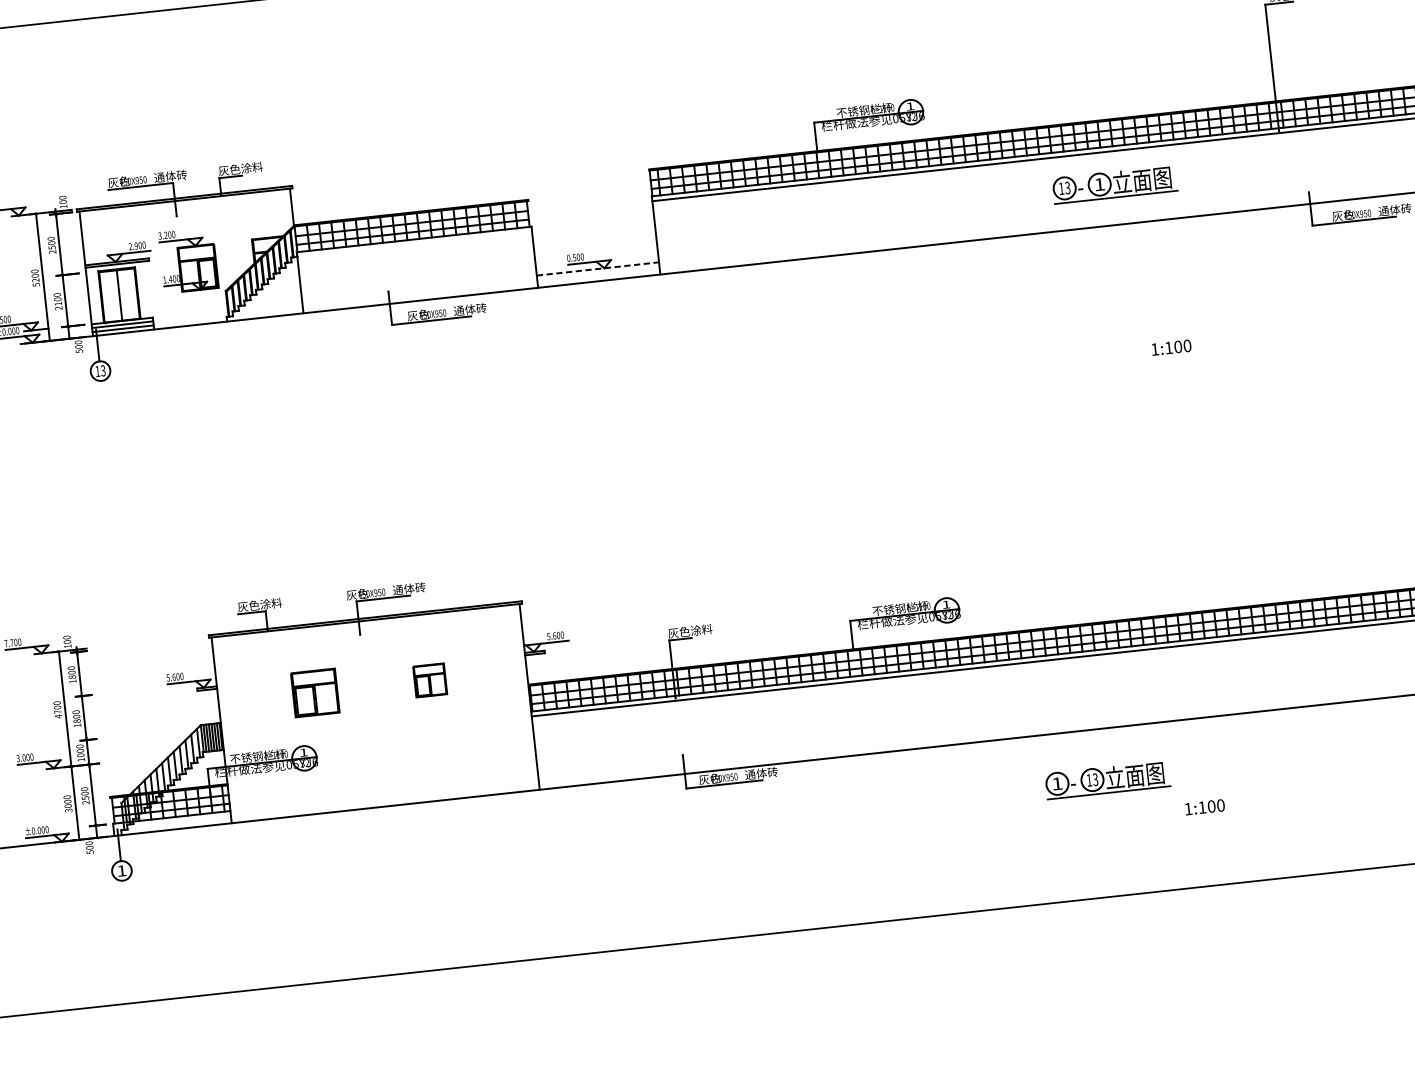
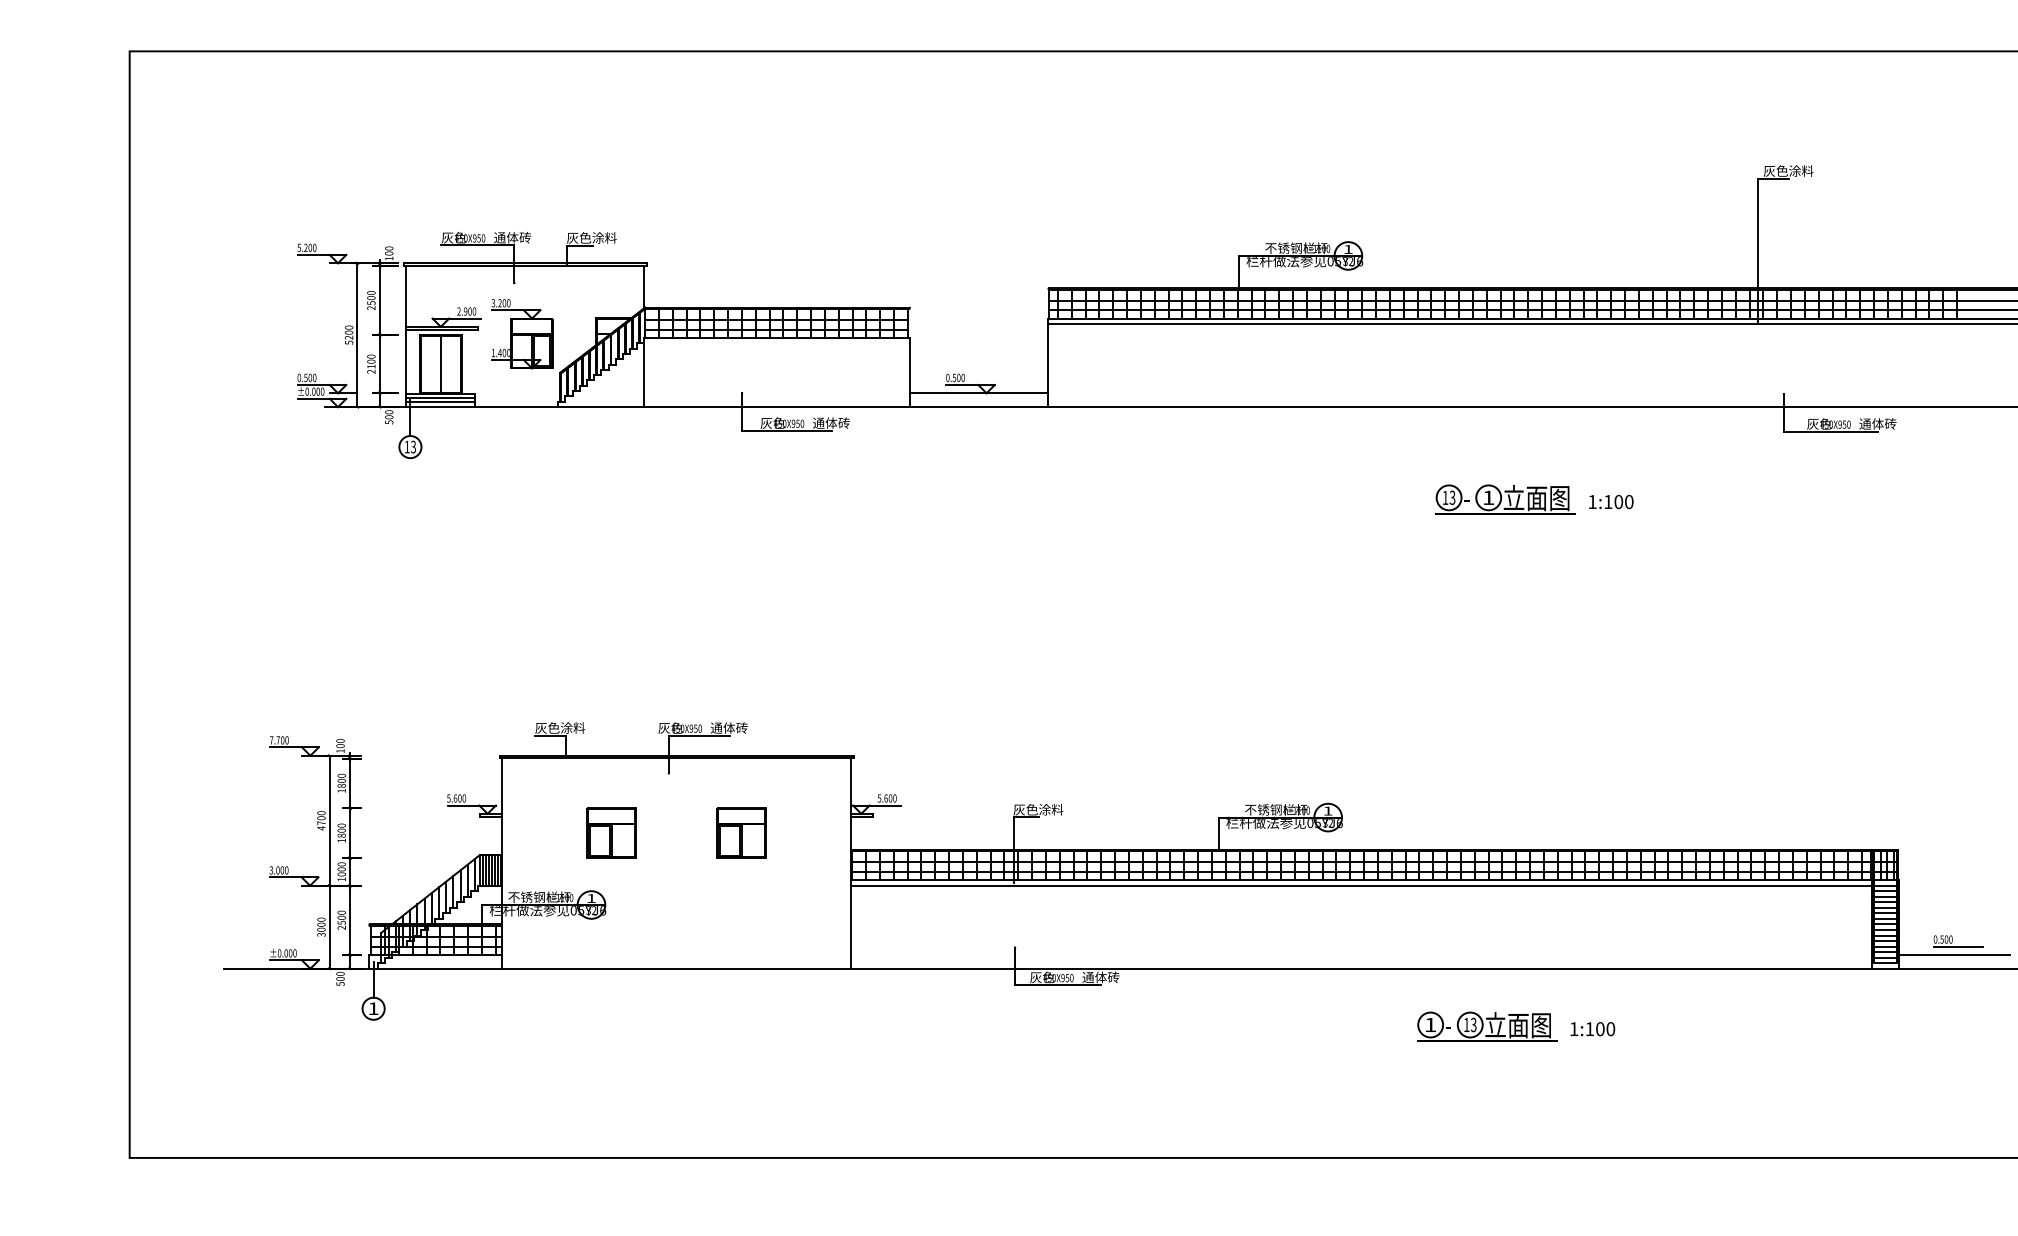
part: (1114, 184) -> (1505, 499), moved
line: (598, 269) -> (979, 393), dashed -> solid
text: (1171, 347) -> (1611, 501), moved
part: (430, 679) -> (741, 832), size x1.43
text: (1204, 807) -> (1592, 1029), moved

